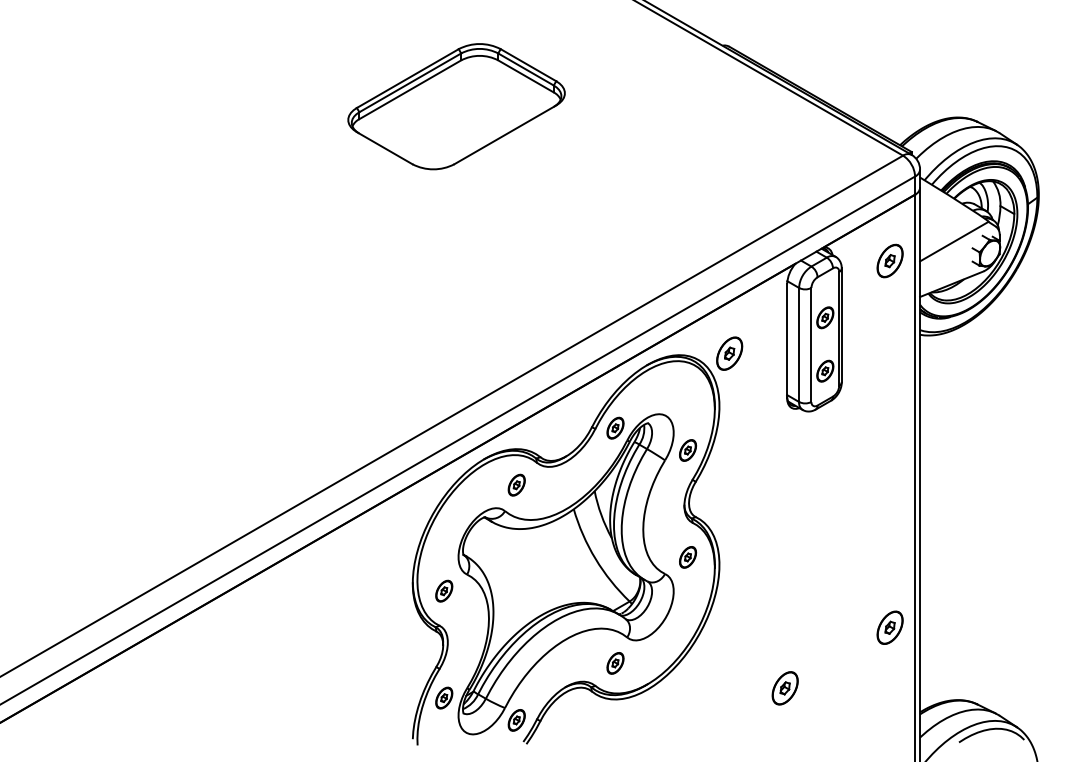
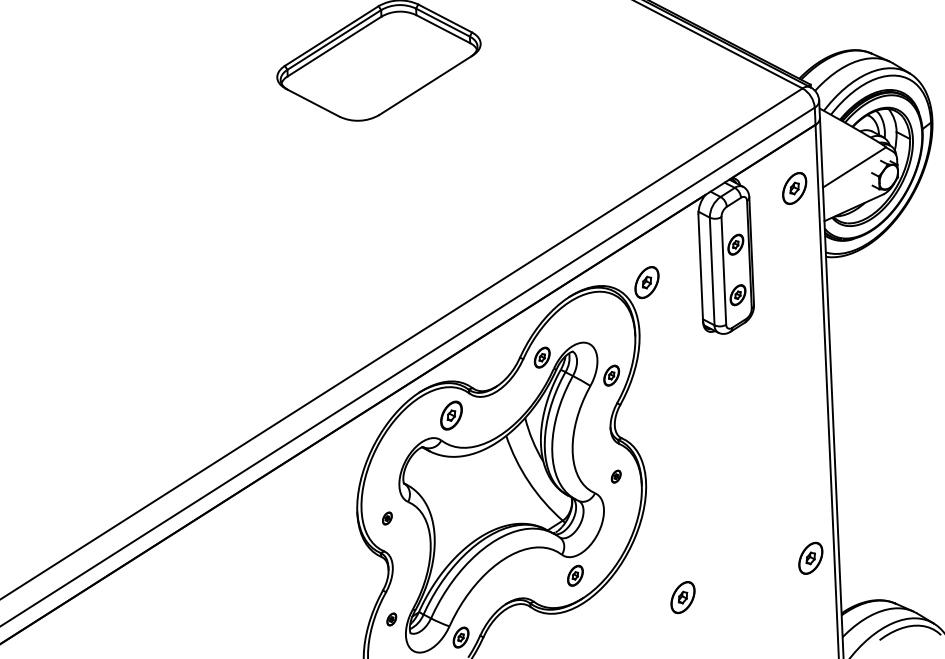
part: (516, 484) -> (451, 414), size x1.4
part: (688, 557) -> (616, 476), size x0.6
part: (444, 590) -> (387, 517), size x0.6
part: (889, 627) -> (810, 558), moved
part: (615, 663) -> (575, 575), moved
part: (784, 688) -> (682, 597), moved
part: (444, 697) -> (391, 618), size x0.6

